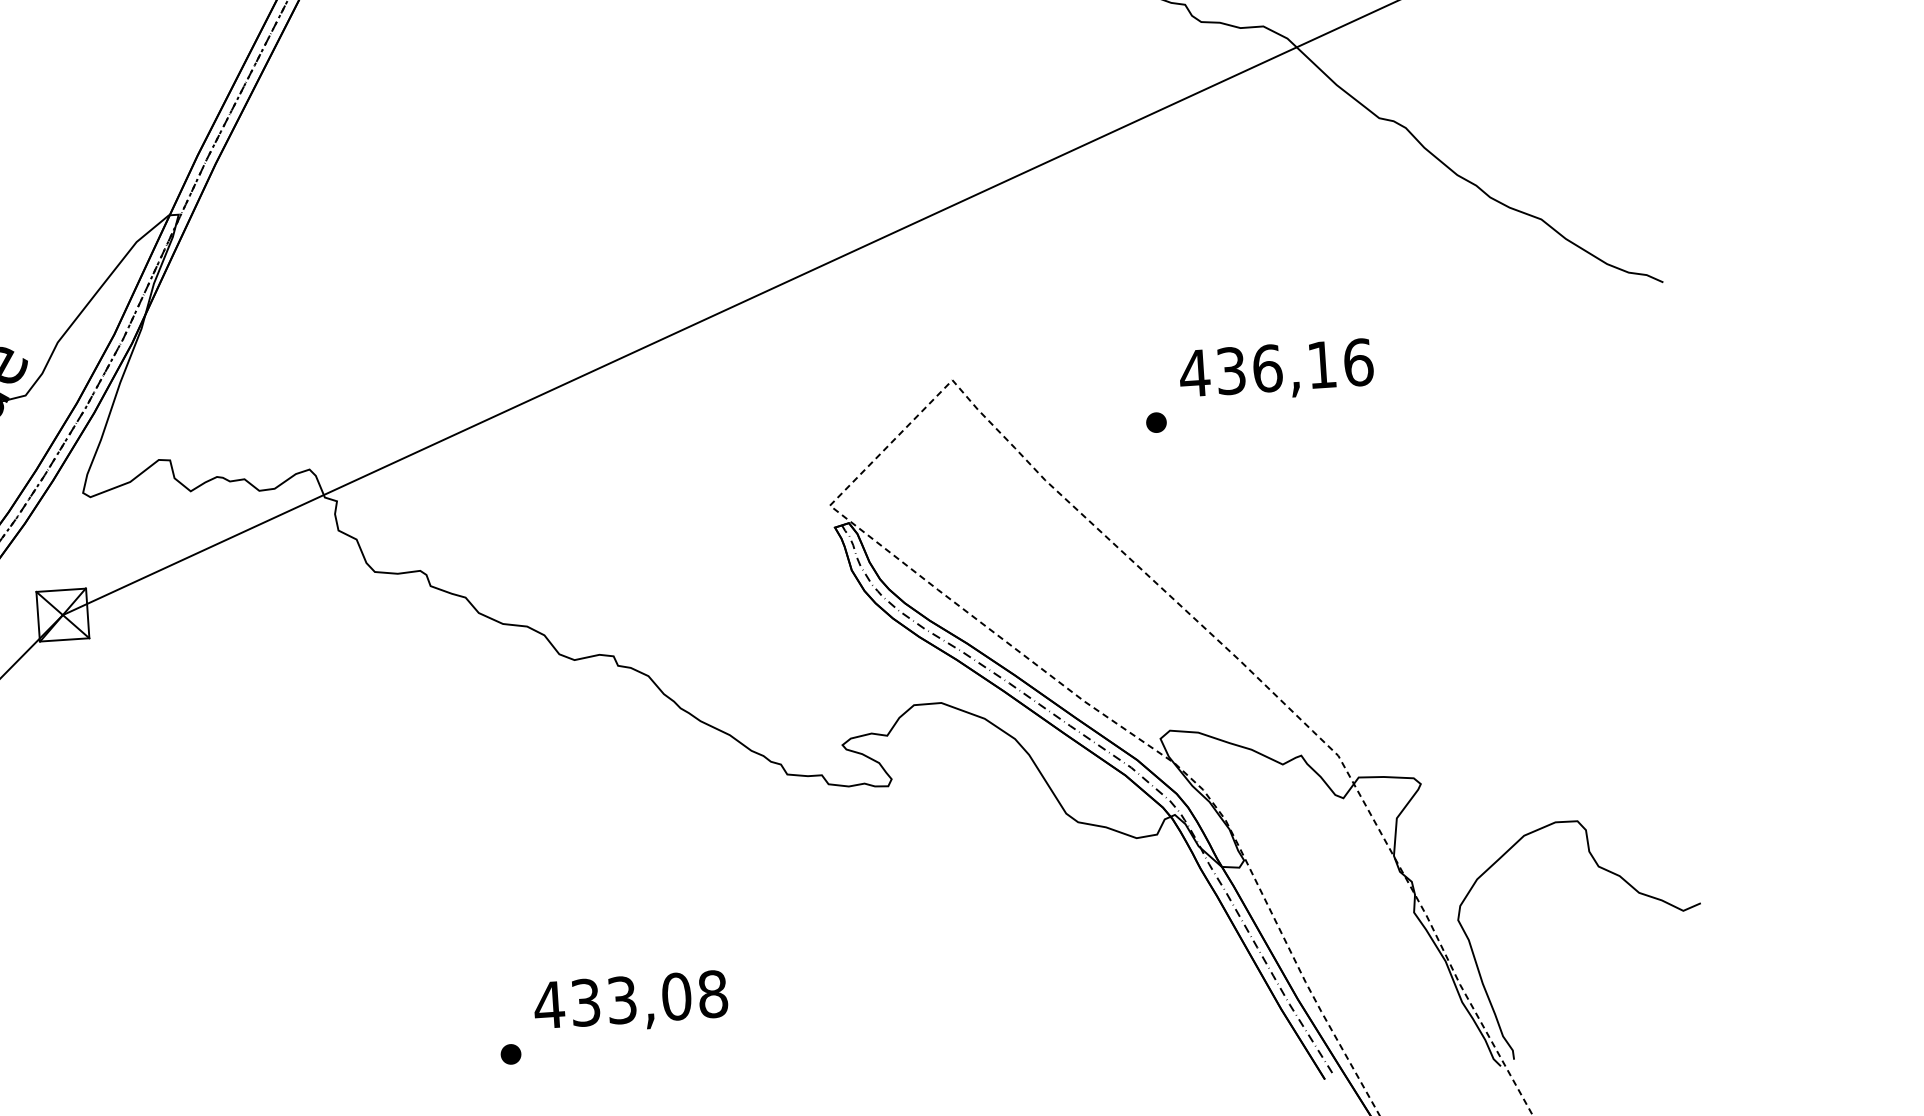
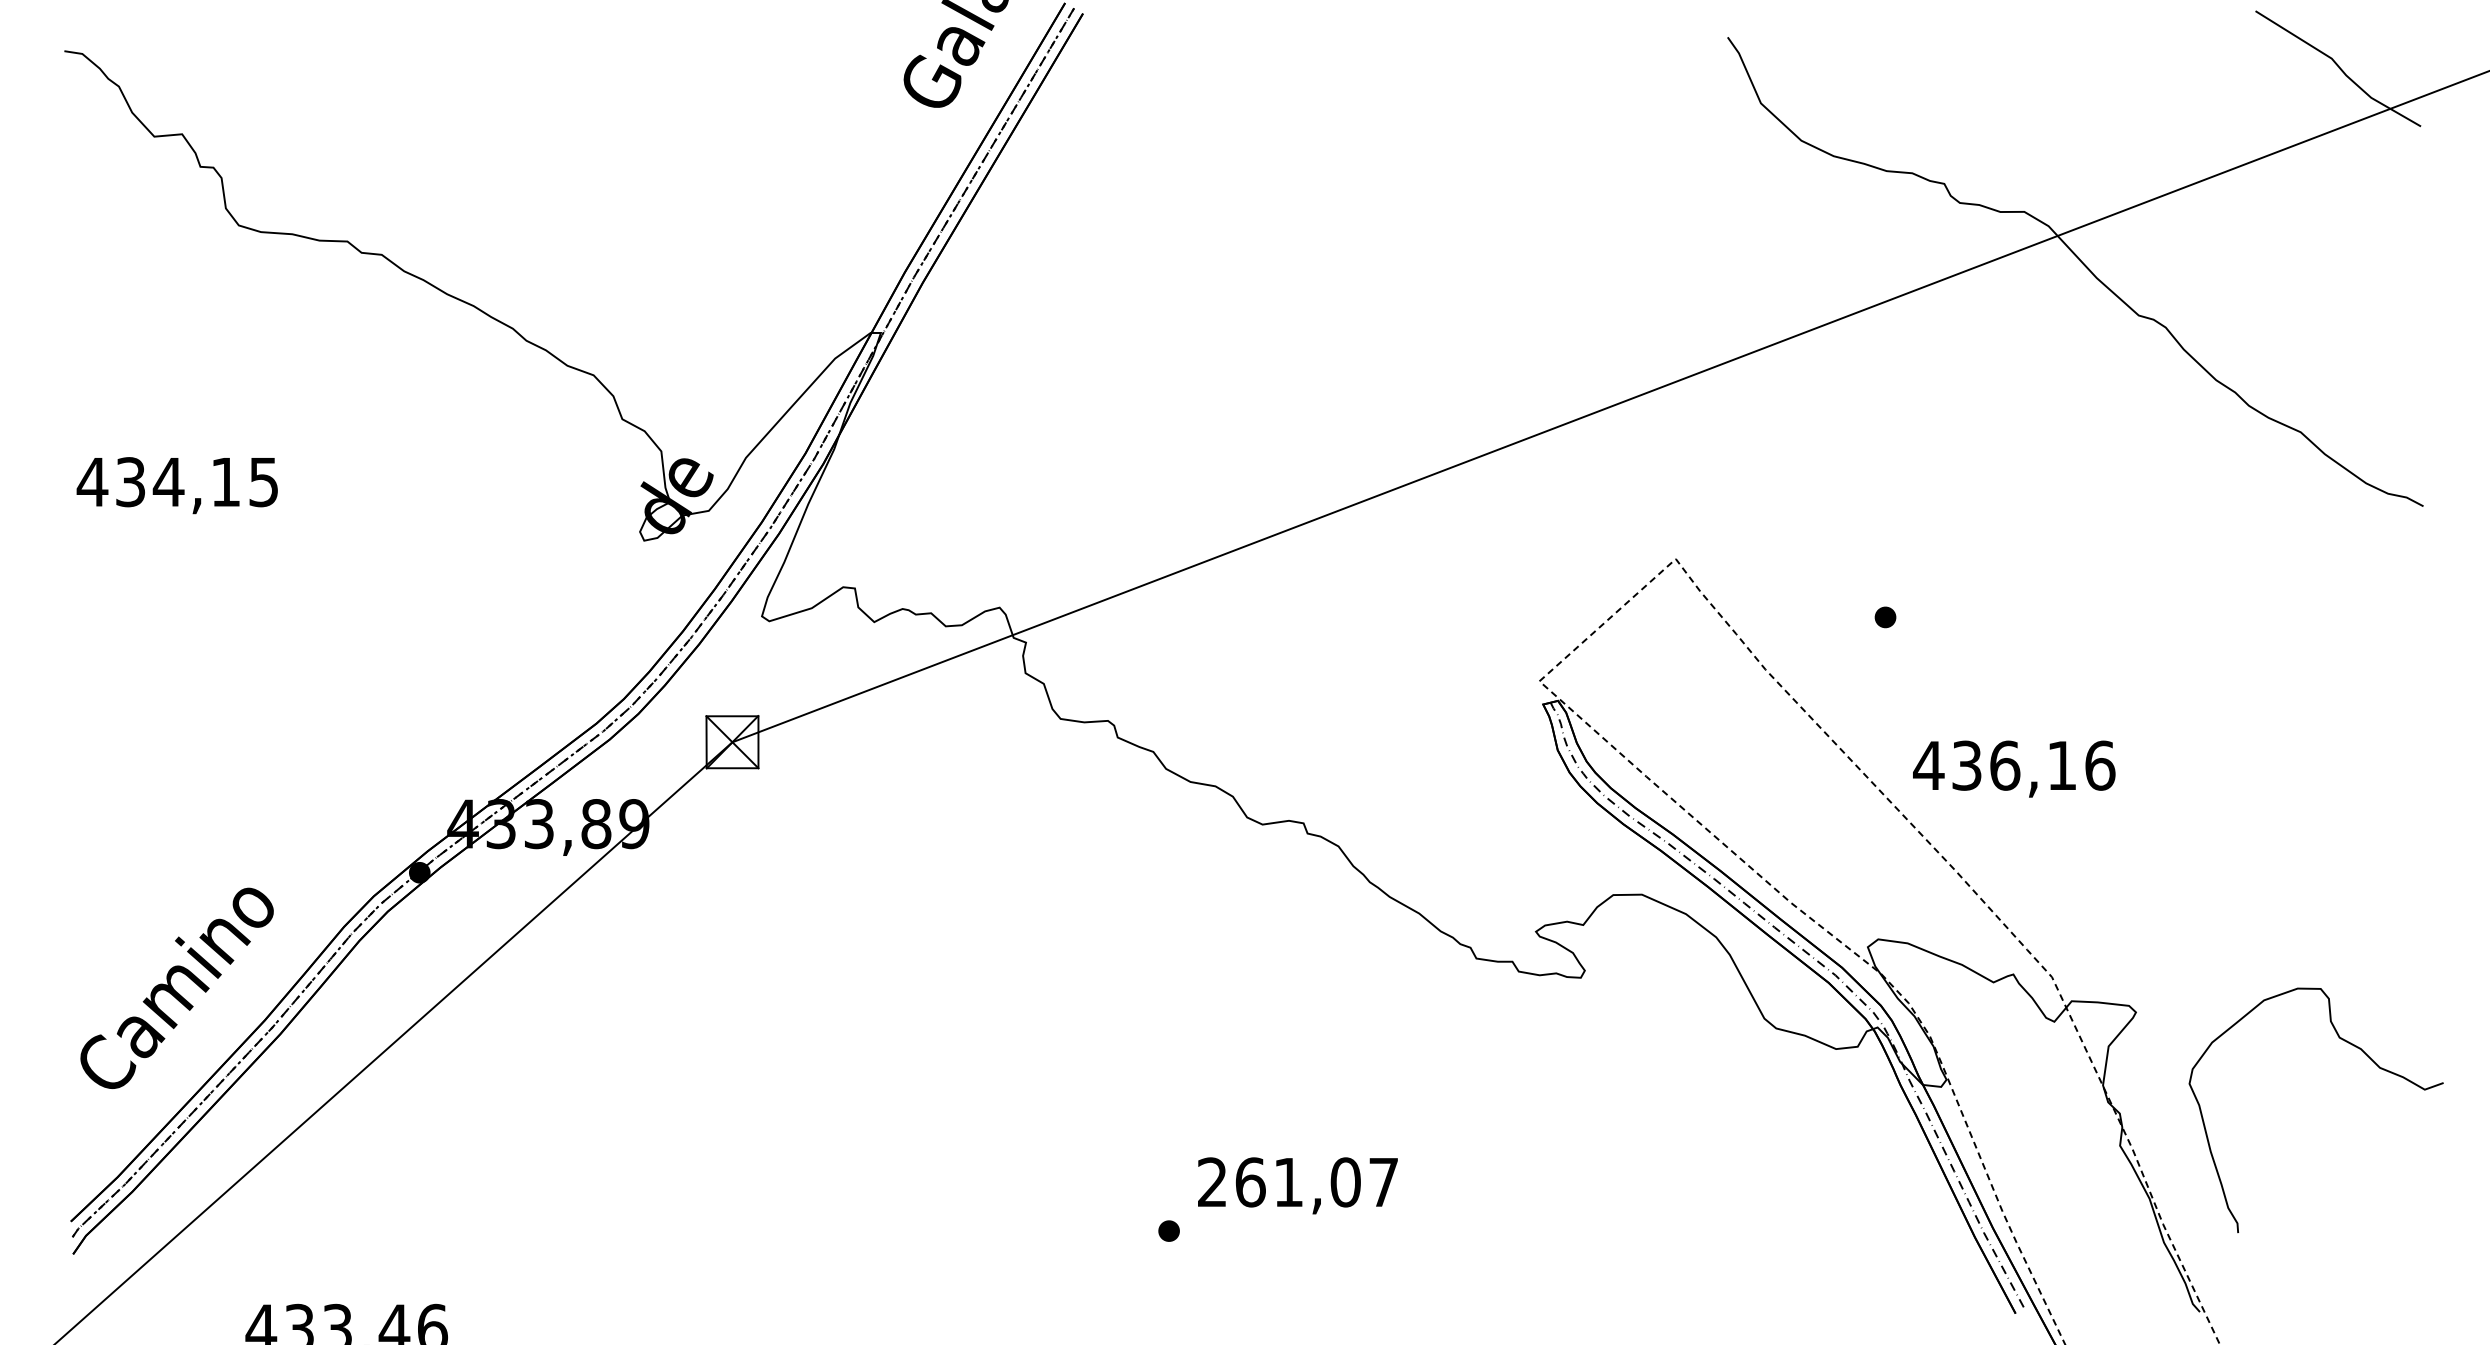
text: (1276, 370) -> (2014, 768), moved
curve: (1610, 873) -> (2351, 1045), moved
text: (630, 999) -> (1297, 1182), 433,08 -> 261,07

